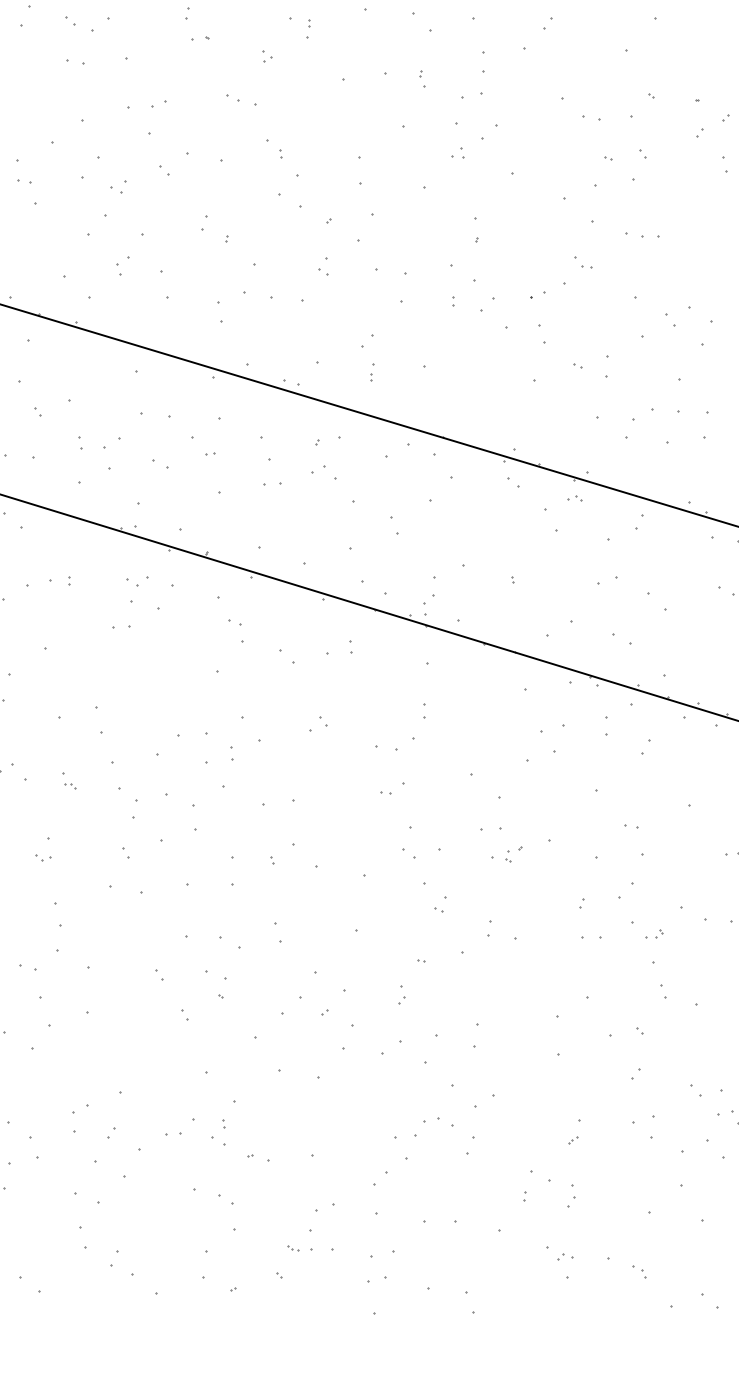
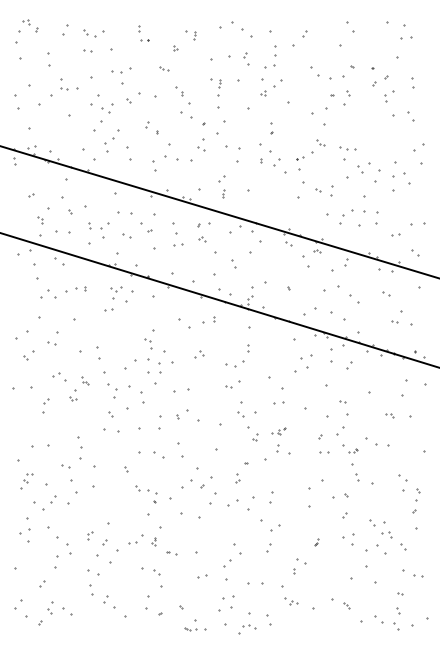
part: (423, 78) -> (247, 58), size x1.6
part: (240, 100) -> (163, 68), size x0.6
part: (159, 104) -> (126, 70), size x1.6
part: (591, 117) -> (324, 76), size x1.6
part: (354, 132) -> (215, 83), added
part: (24, 172) -> (64, 84), moved
part: (118, 187) -> (107, 108), size x1.6
part: (641, 235) -> (347, 148), moved
part: (122, 265) -> (109, 144), size x1.6
part: (323, 265) -> (201, 144), size x1.6
part: (541, 333) -> (301, 175), size x1.6
part: (323, 473) -> (201, 239), size x0.6
part: (607, 579) -> (331, 288), size x1.6
part: (236, 630) -> (148, 343), moved
part: (622, 638) -> (338, 315), size x1.6
part: (288, 656) -> (185, 323), size x1.6
part: (607, 726) -> (331, 355), size x1.6
part: (231, 754) -> (159, 368), size x1.6
part: (393, 789) -> (233, 384), size x1.4
part: (44, 850) -> (73, 395), moved
part: (506, 854) -> (278, 431), moved
part: (277, 933) -> (180, 450), size x1.6
part: (216, 985) -> (152, 496), moved
part: (81, 1118) -> (90, 535), size x0.6
part: (434, 1127) -> (247, 629), moved
part: (218, 1131) -> (153, 541), size x0.6
part: (574, 1131) -> (316, 541), size x0.6
part: (572, 1197) -> (315, 571), removed
part: (310, 1240) -> (195, 625), moved
part: (561, 1254) -> (291, 601), moved
part: (378, 1280) -> (226, 609), size x1.6

